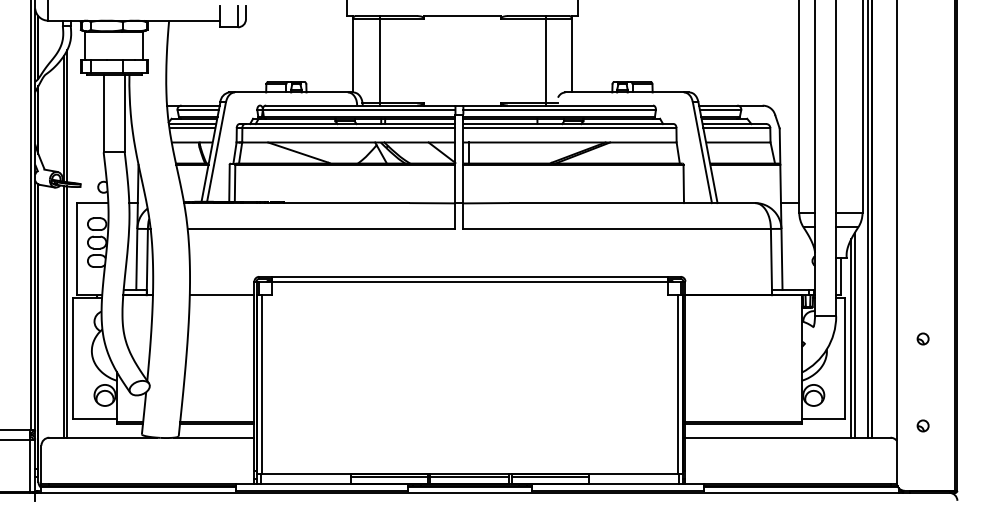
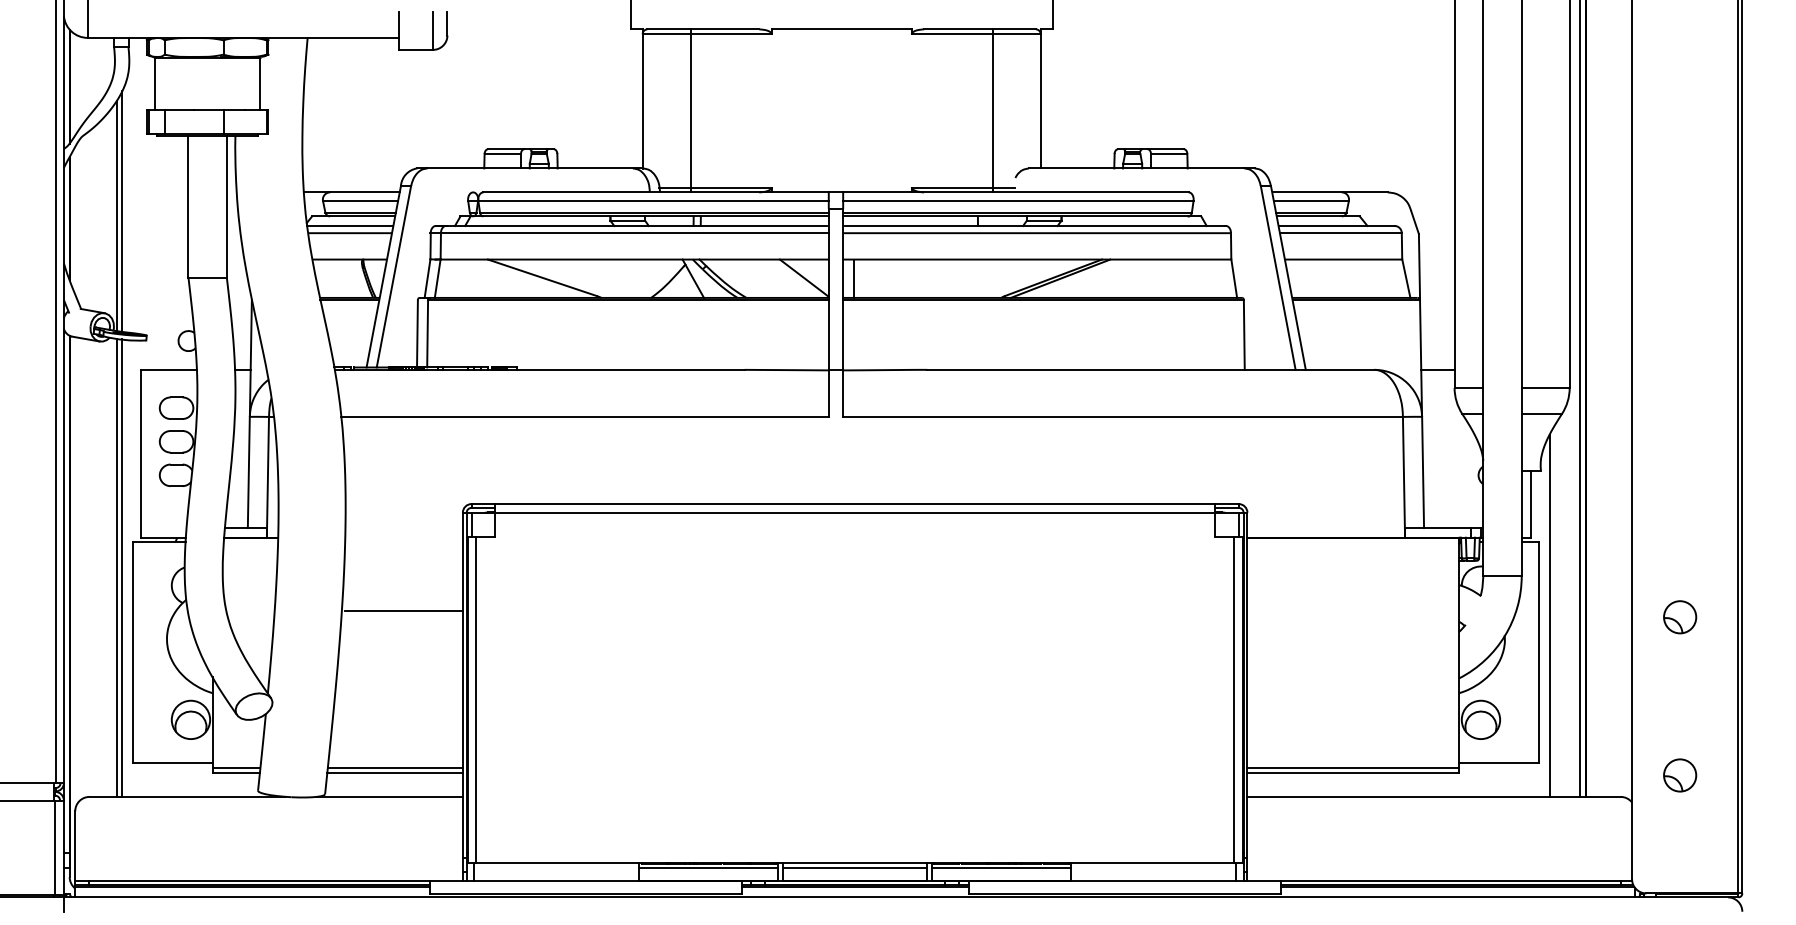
line: (221, 295) -> (402, 610), moved
line: (854, 335) -> (1555, 610), removed
part: (922, 338) -> (1678, 616), size x1.6
part: (922, 425) -> (1678, 774), size x1.6

